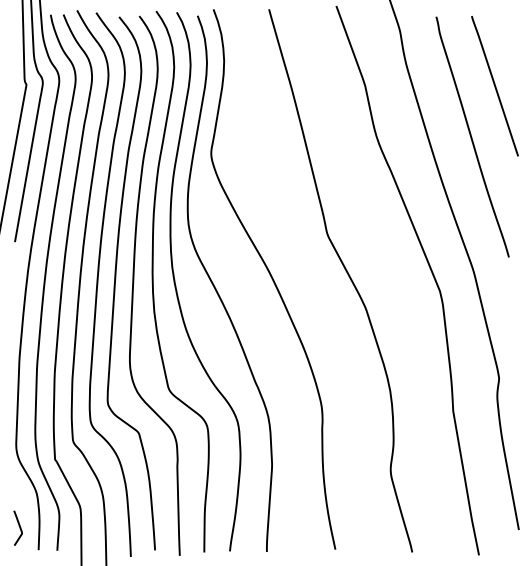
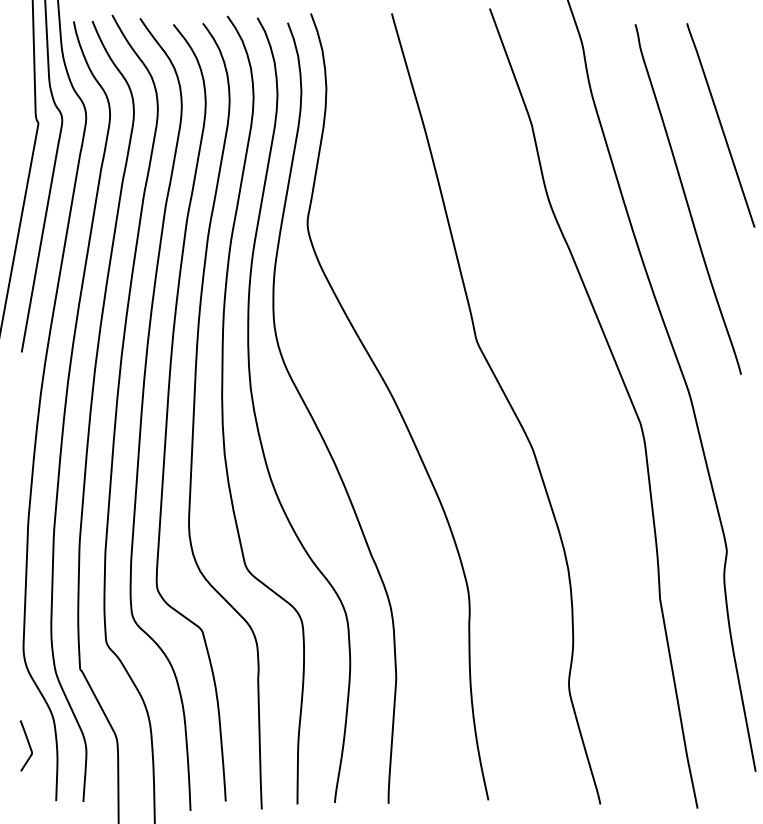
curve: (19, 527) -> (28, 744), moved

